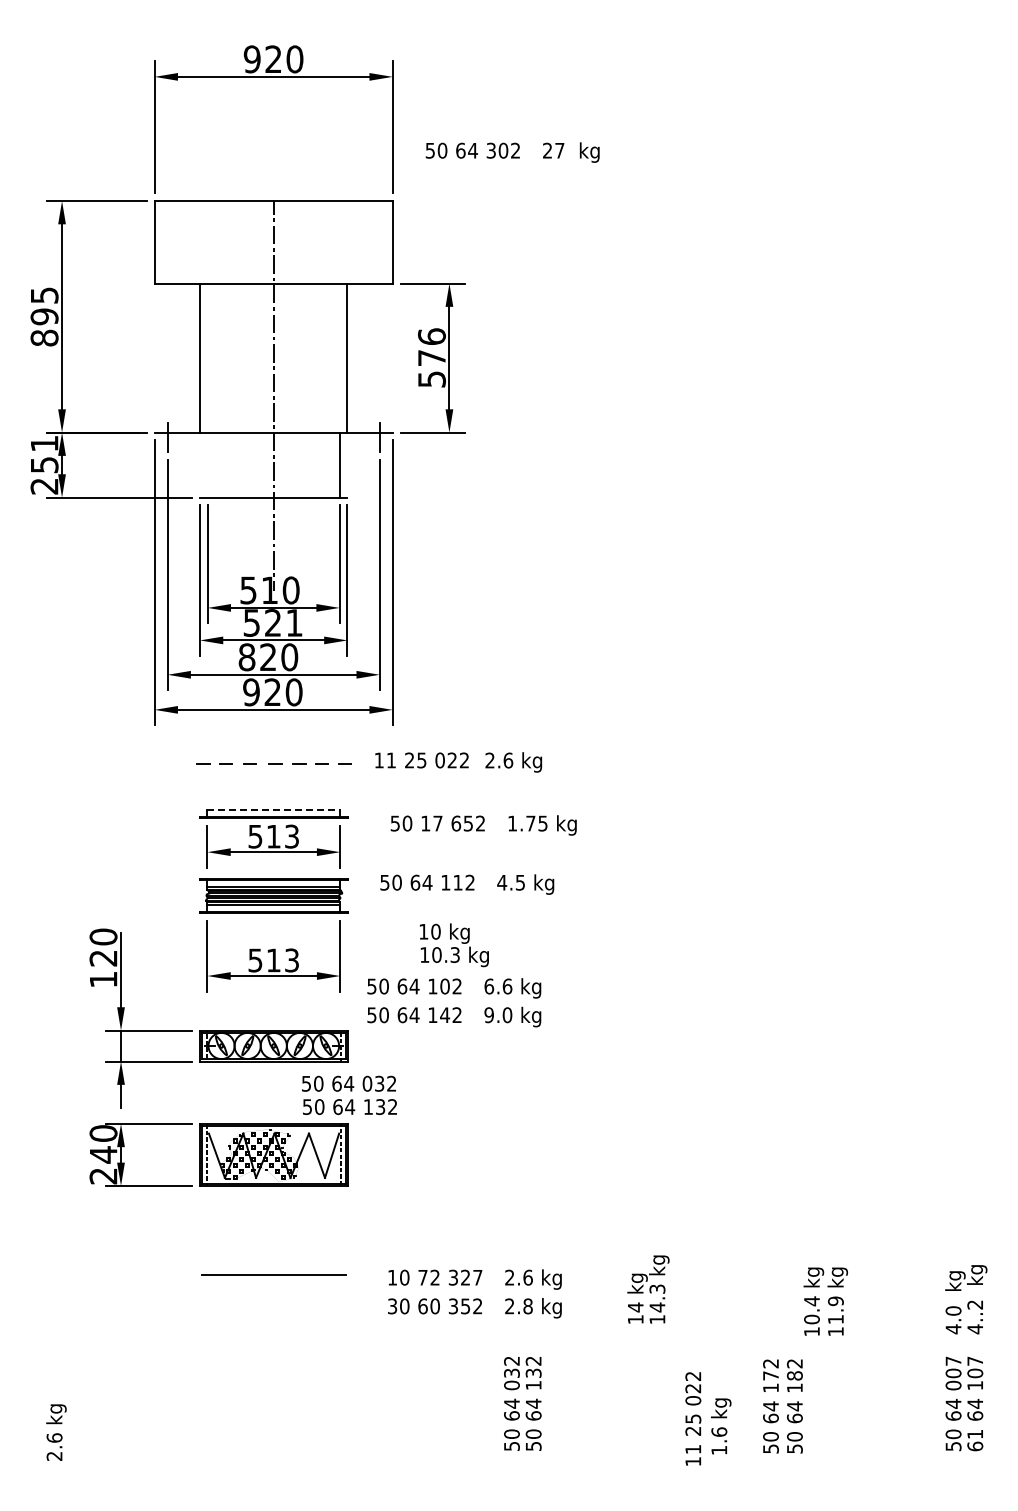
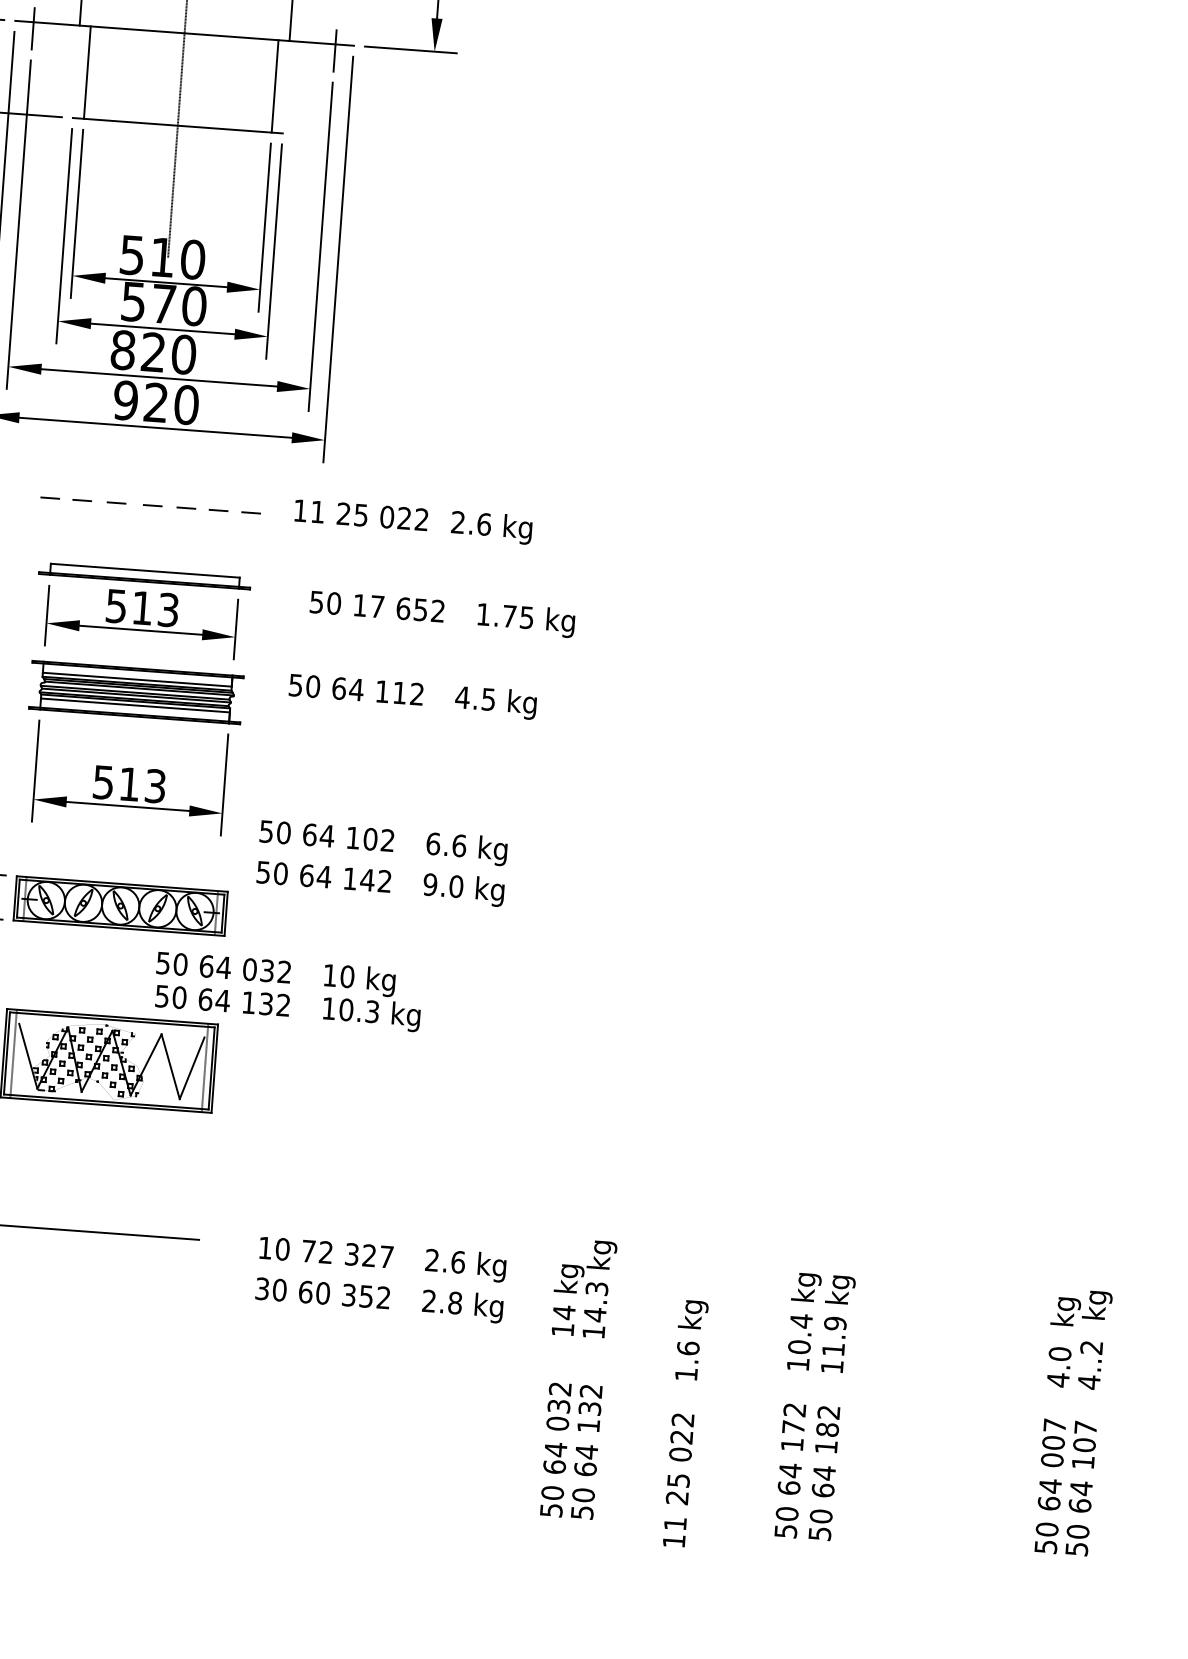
line: (207, 464) -> (87, 71), added
text: (283, 622) -> (178, 304), 521 -> 570
line: (274, 810) -> (146, 571), dashed -> solid
text: (453, 945) -> (370, 998), moved
text: (648, 1289) -> (584, 1288), moved
text: (825, 1301) -> (820, 1322), moved
text: (522, 1403) -> (570, 1450), moved
text: (721, 1426) -> (691, 1340), moved
text: (975, 1440) -> (1077, 1540), 61 -> 50

